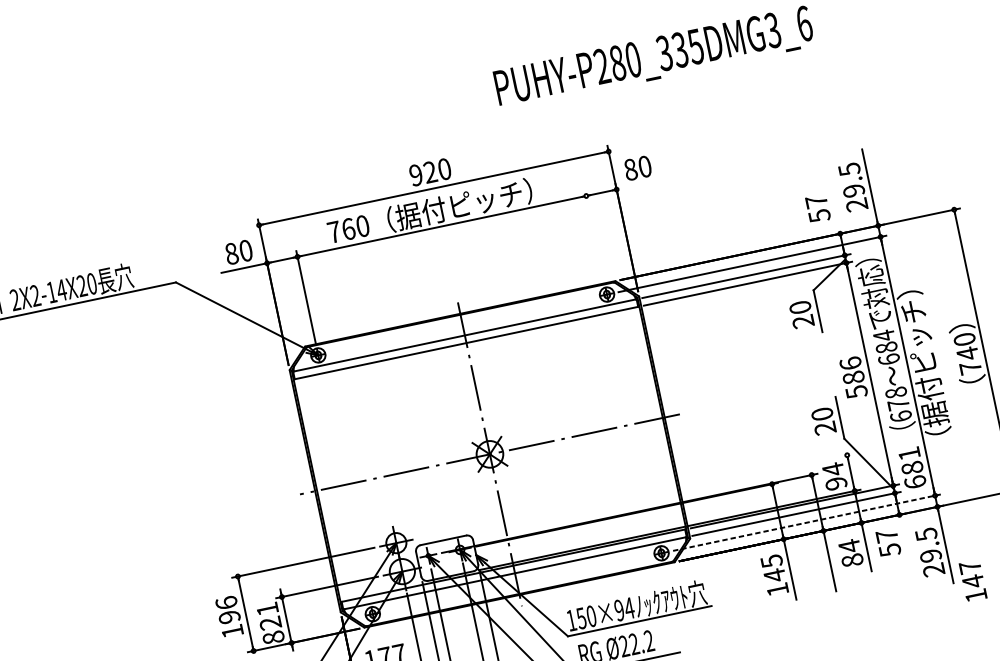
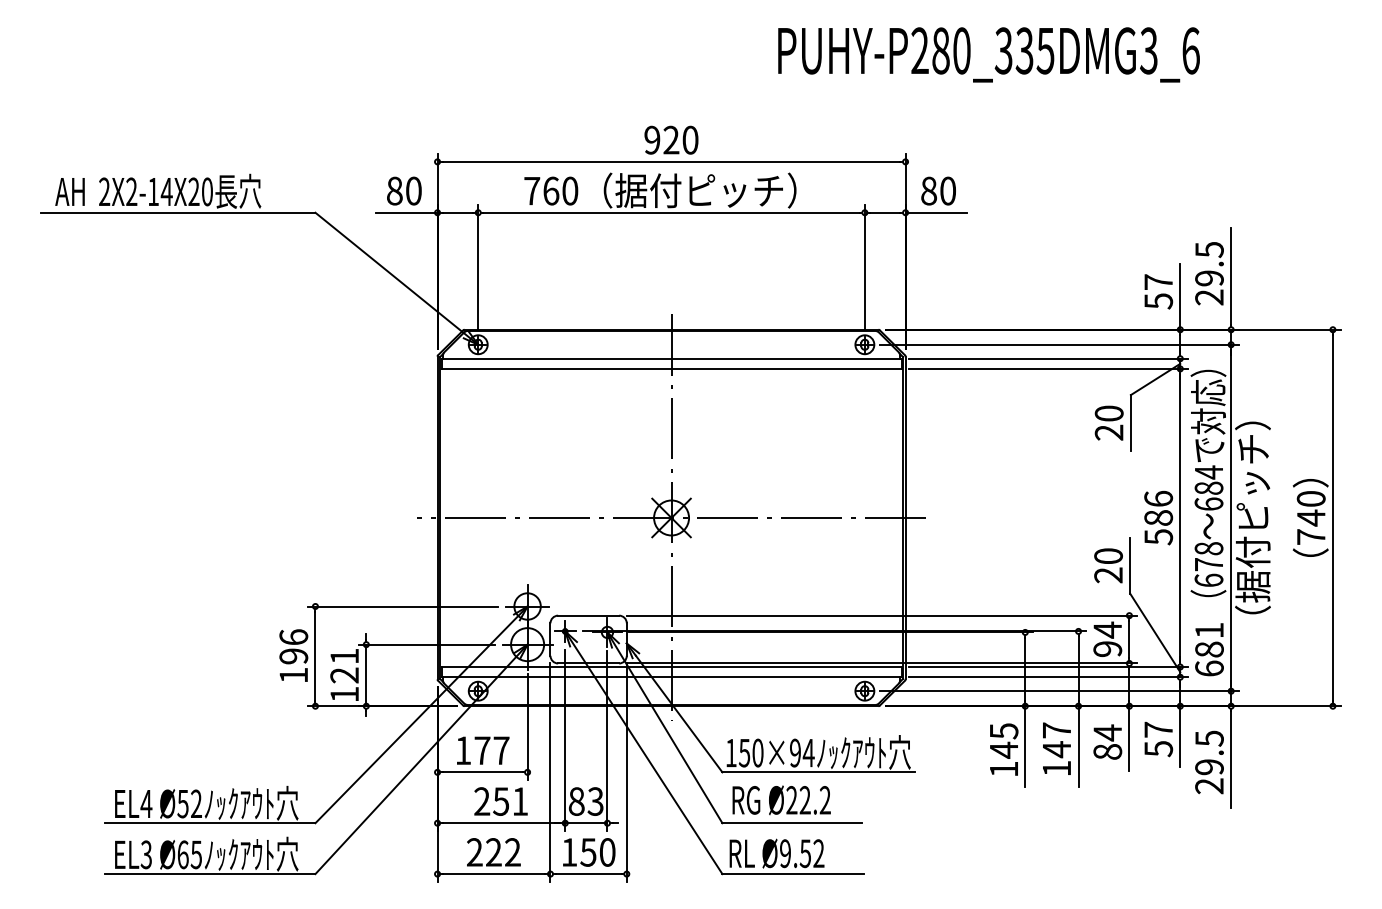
line: (638, 184) -> (935, 212), added
line: (835, 208) -> (1180, 296), added
line: (594, 236) -> (864, 267), added
line: (662, 494) -> (881, 615), added
line: (807, 522) -> (1060, 691), dashed -> solid
line: (904, 537) -> (1180, 736), added
text: (972, 580) -> (1056, 748), moved
text: (273, 637) -> (344, 694), 821 -> 121

